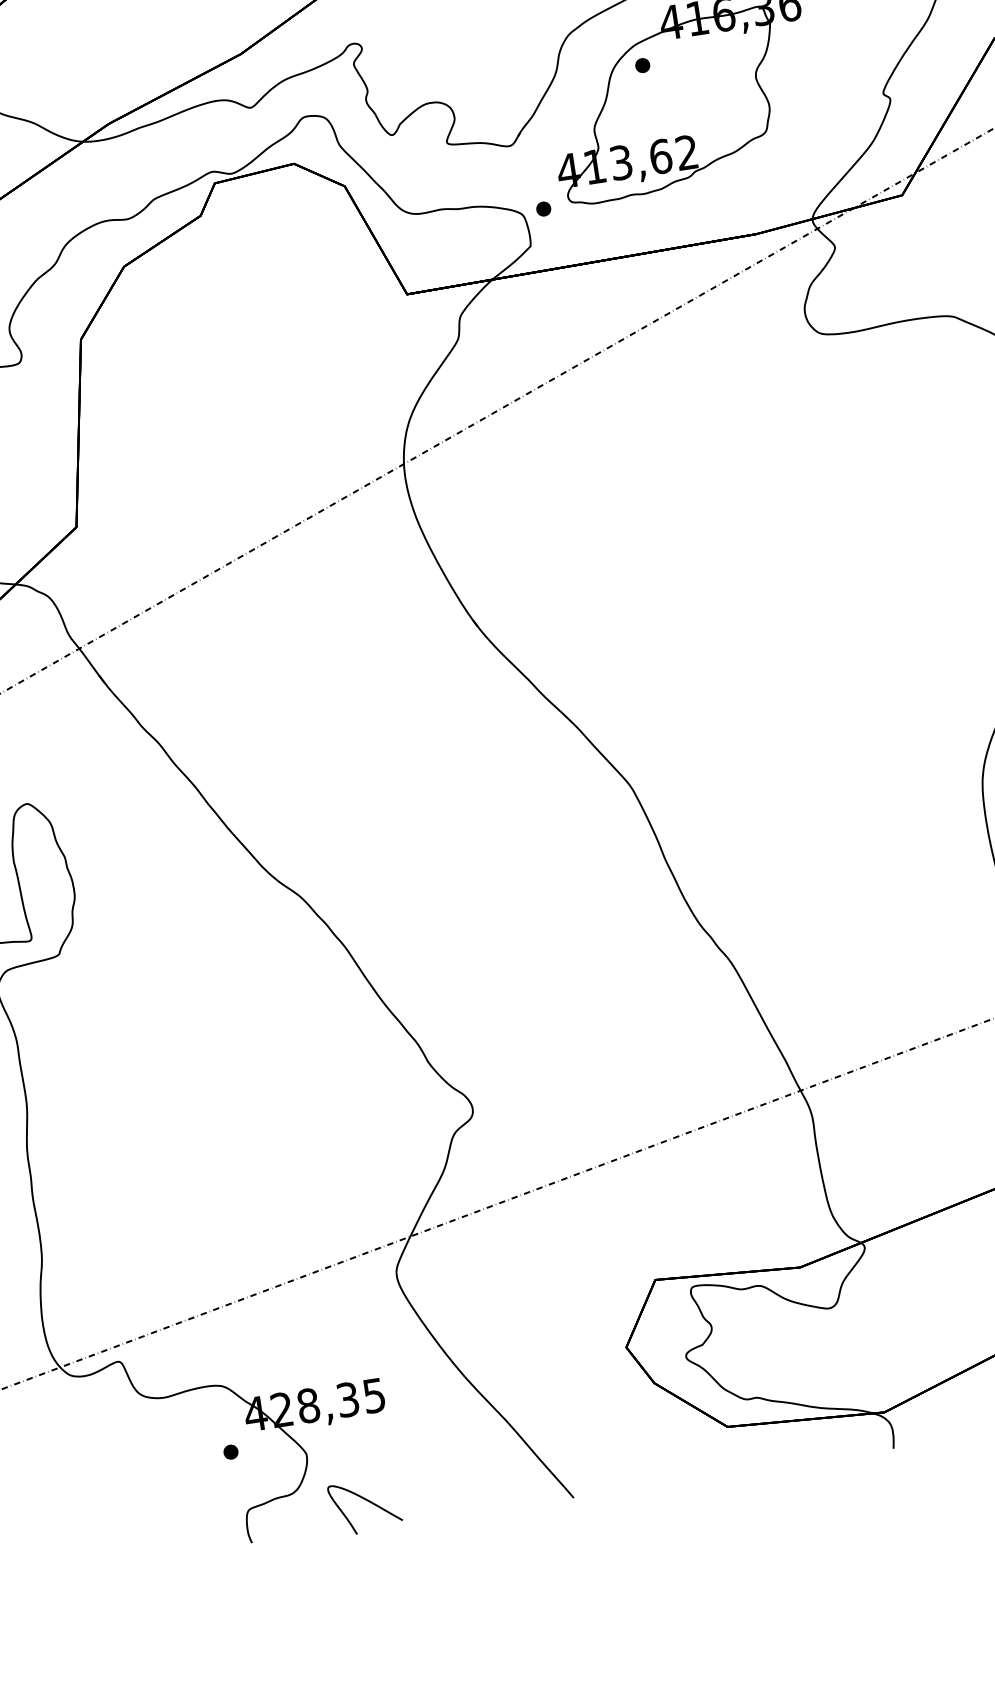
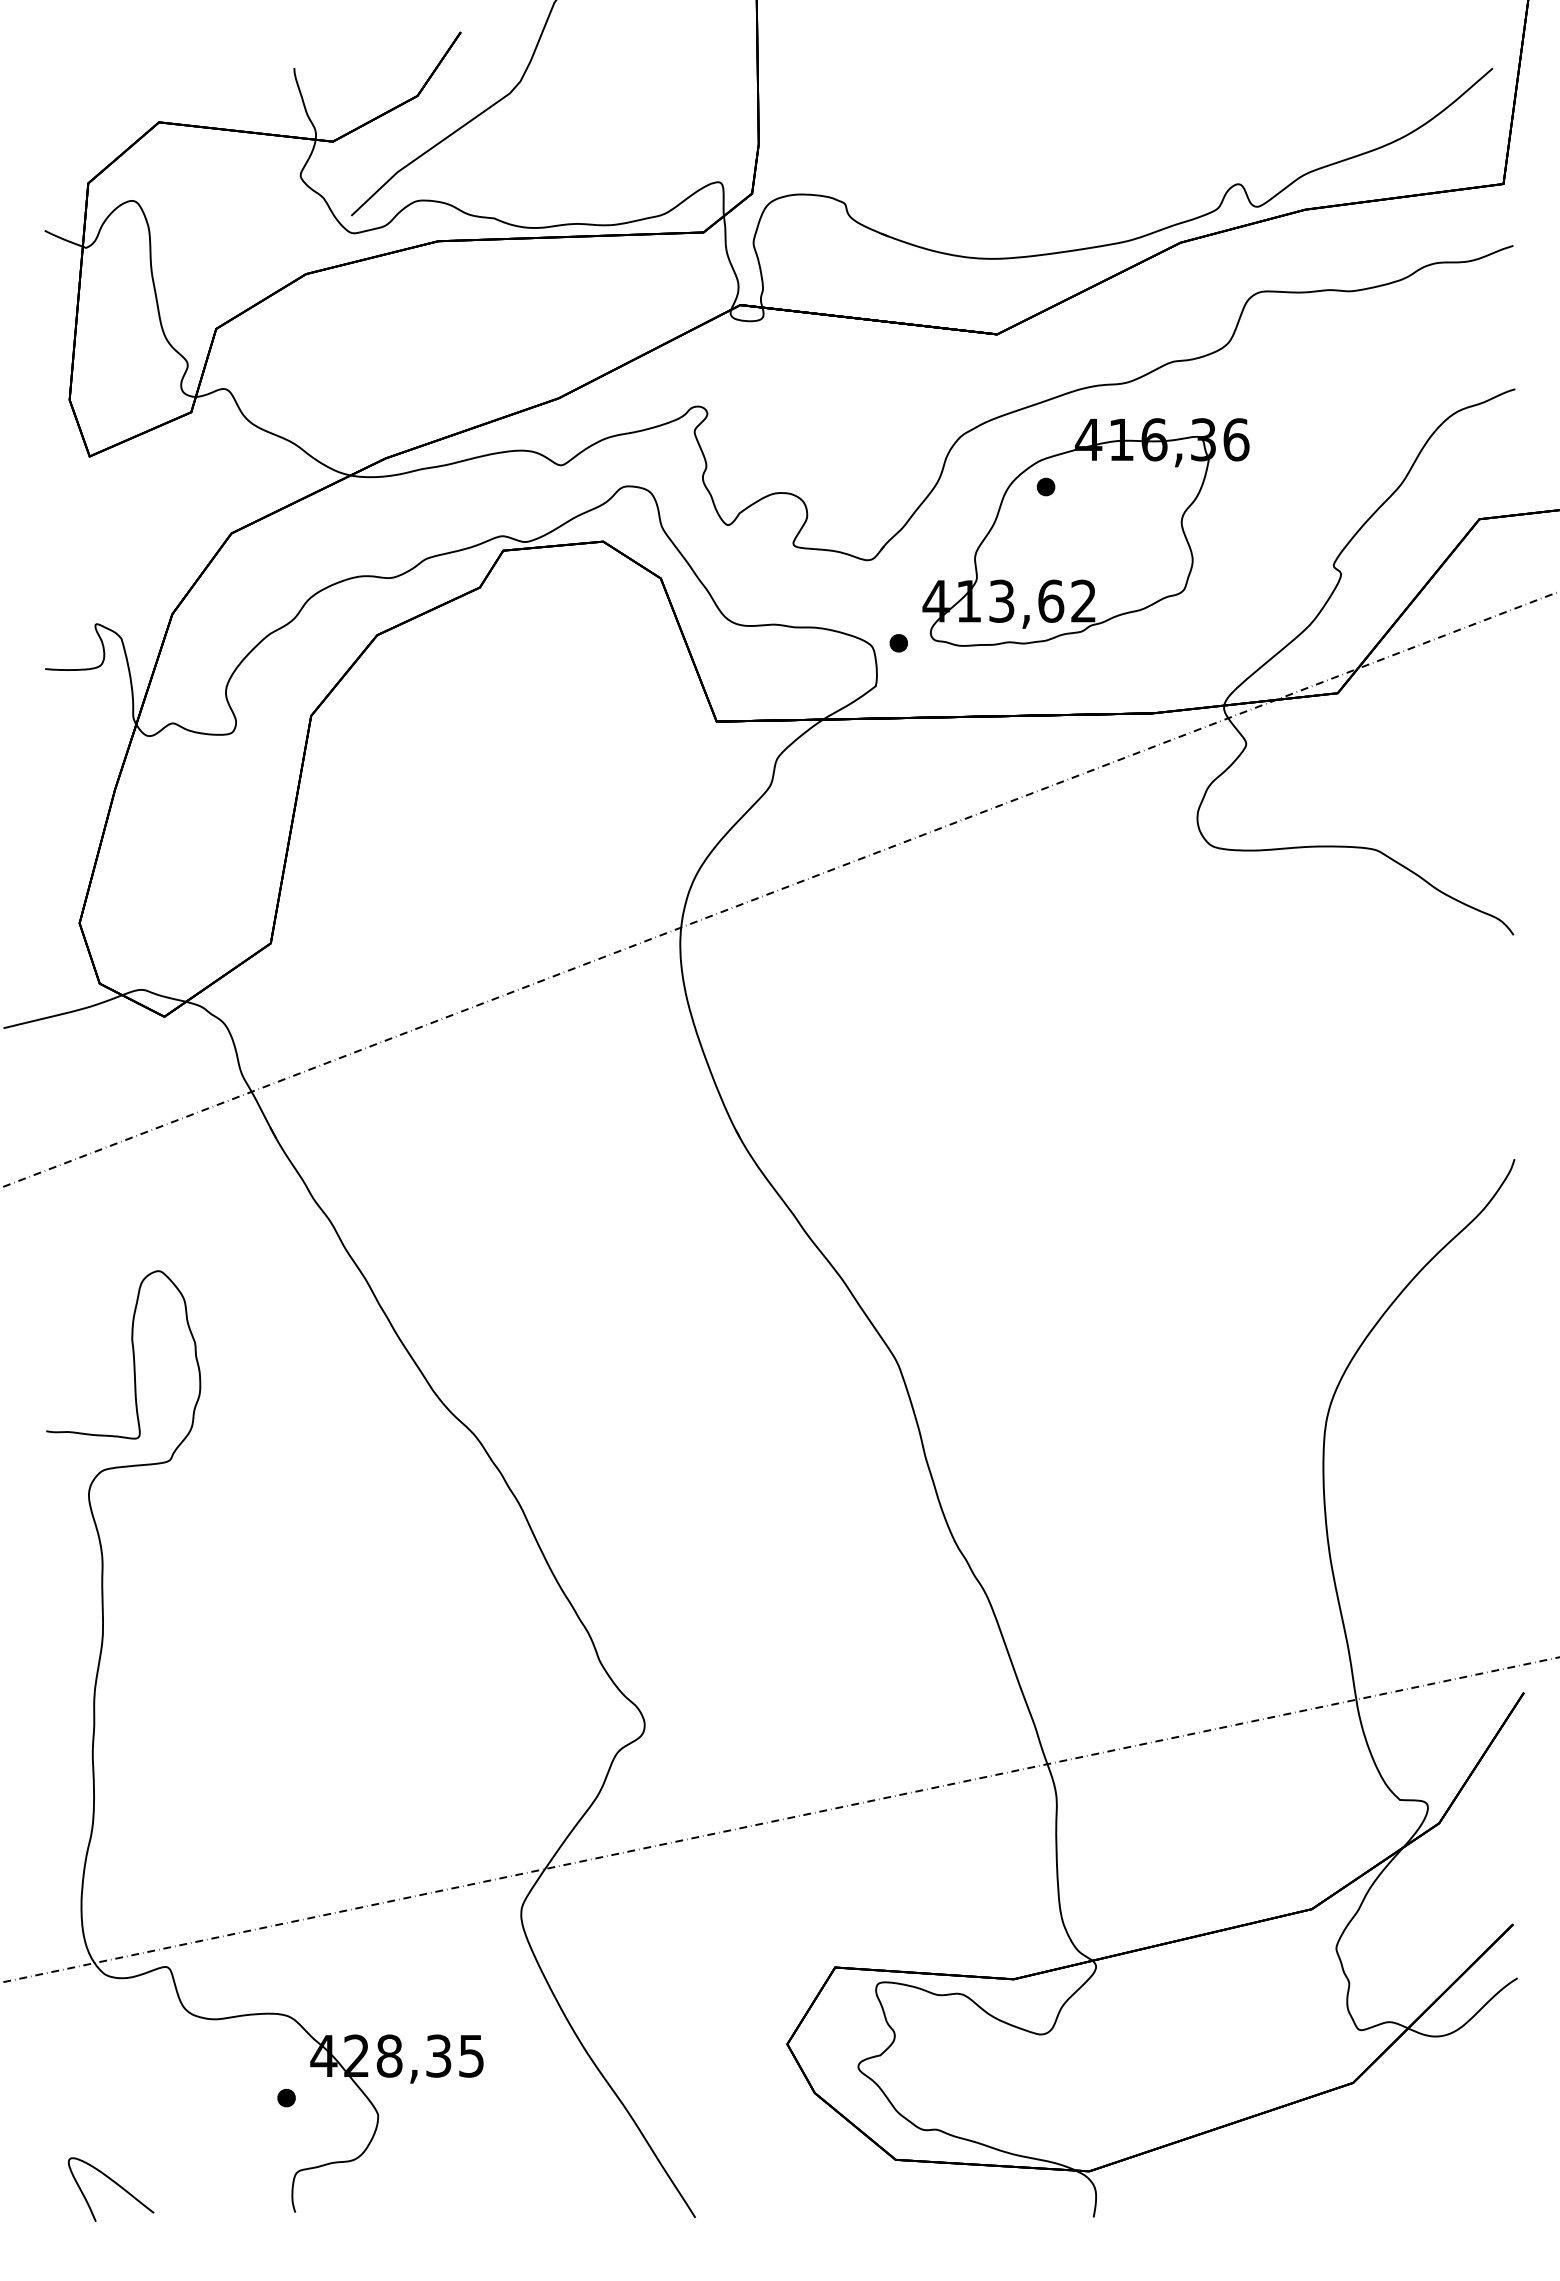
curve: (367, 1501) -> (114, 2183), moved

